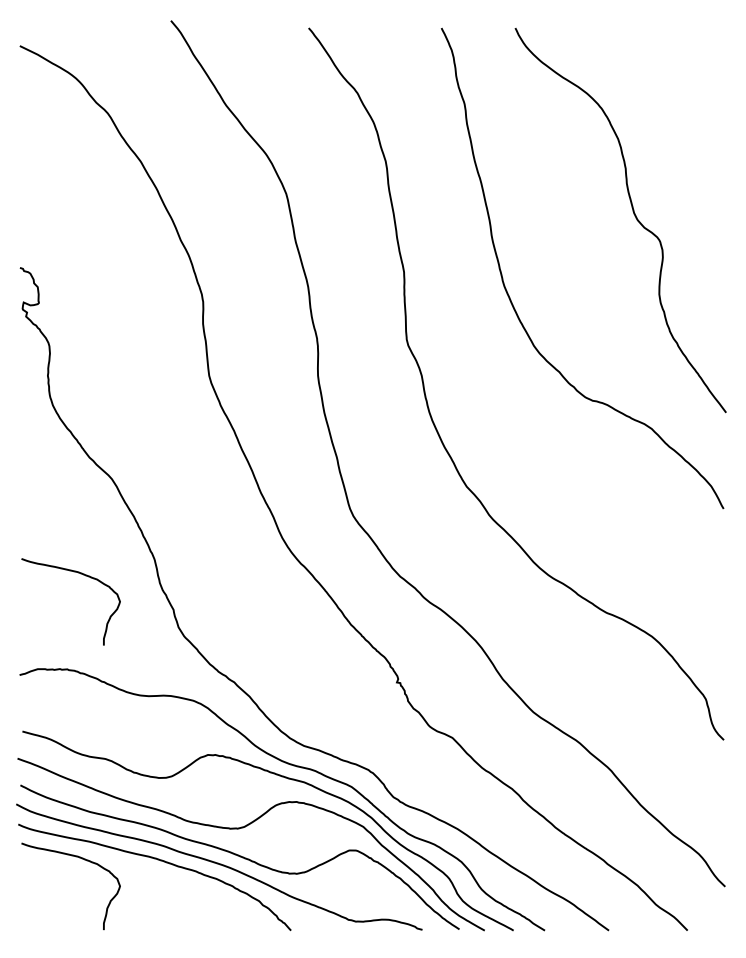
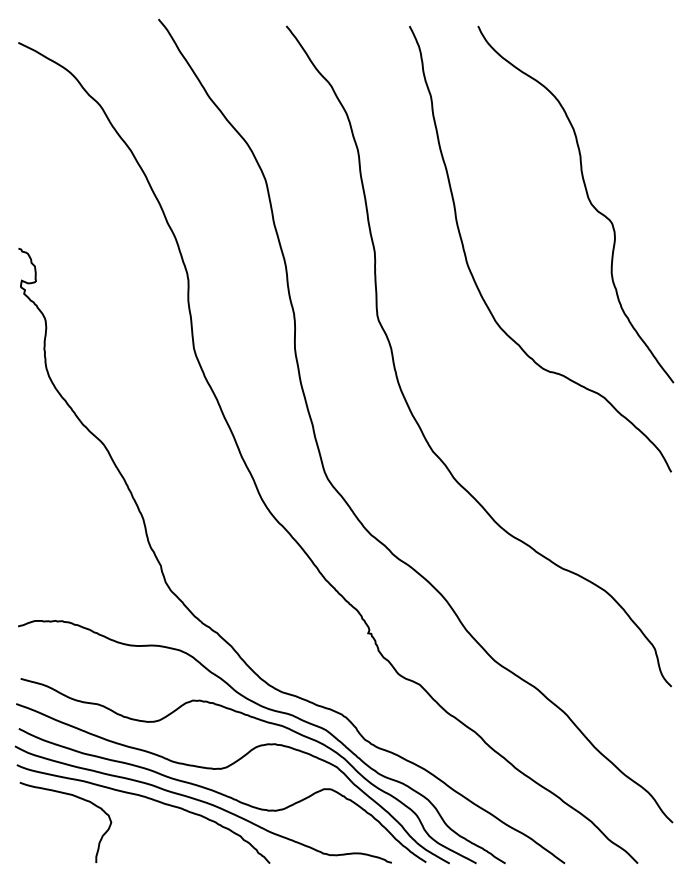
curve: (81, 574) -> (75, 533), removed

